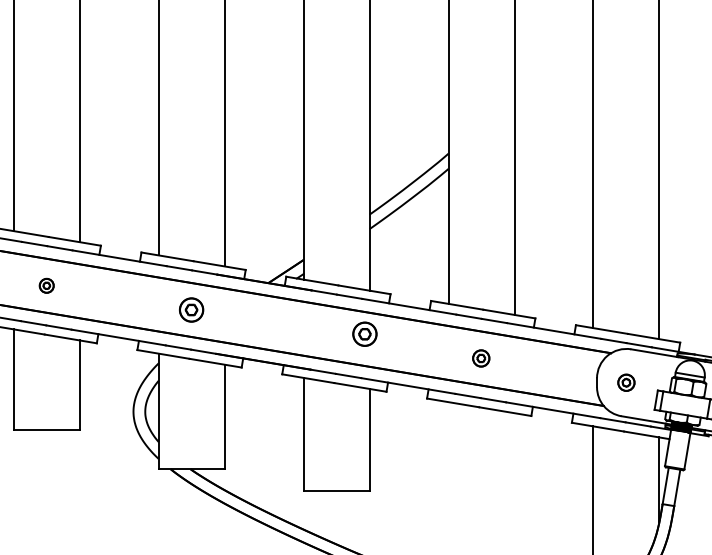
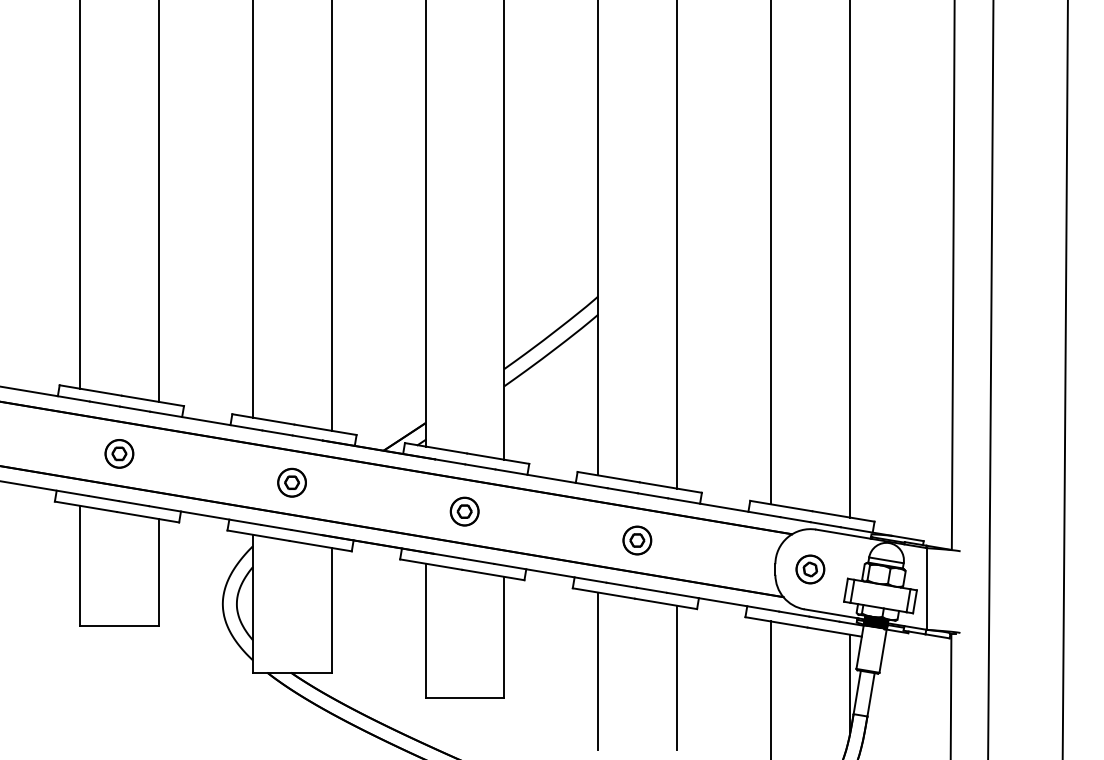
part: (46, 285) -> (119, 453), size x1.67
part: (364, 334) -> (464, 511), moved
part: (481, 358) -> (637, 540), size x1.43
part: (626, 382) -> (810, 569), size x1.43
line: (448, 467) -> (598, 670), added
line: (514, 473) -> (677, 677), added

